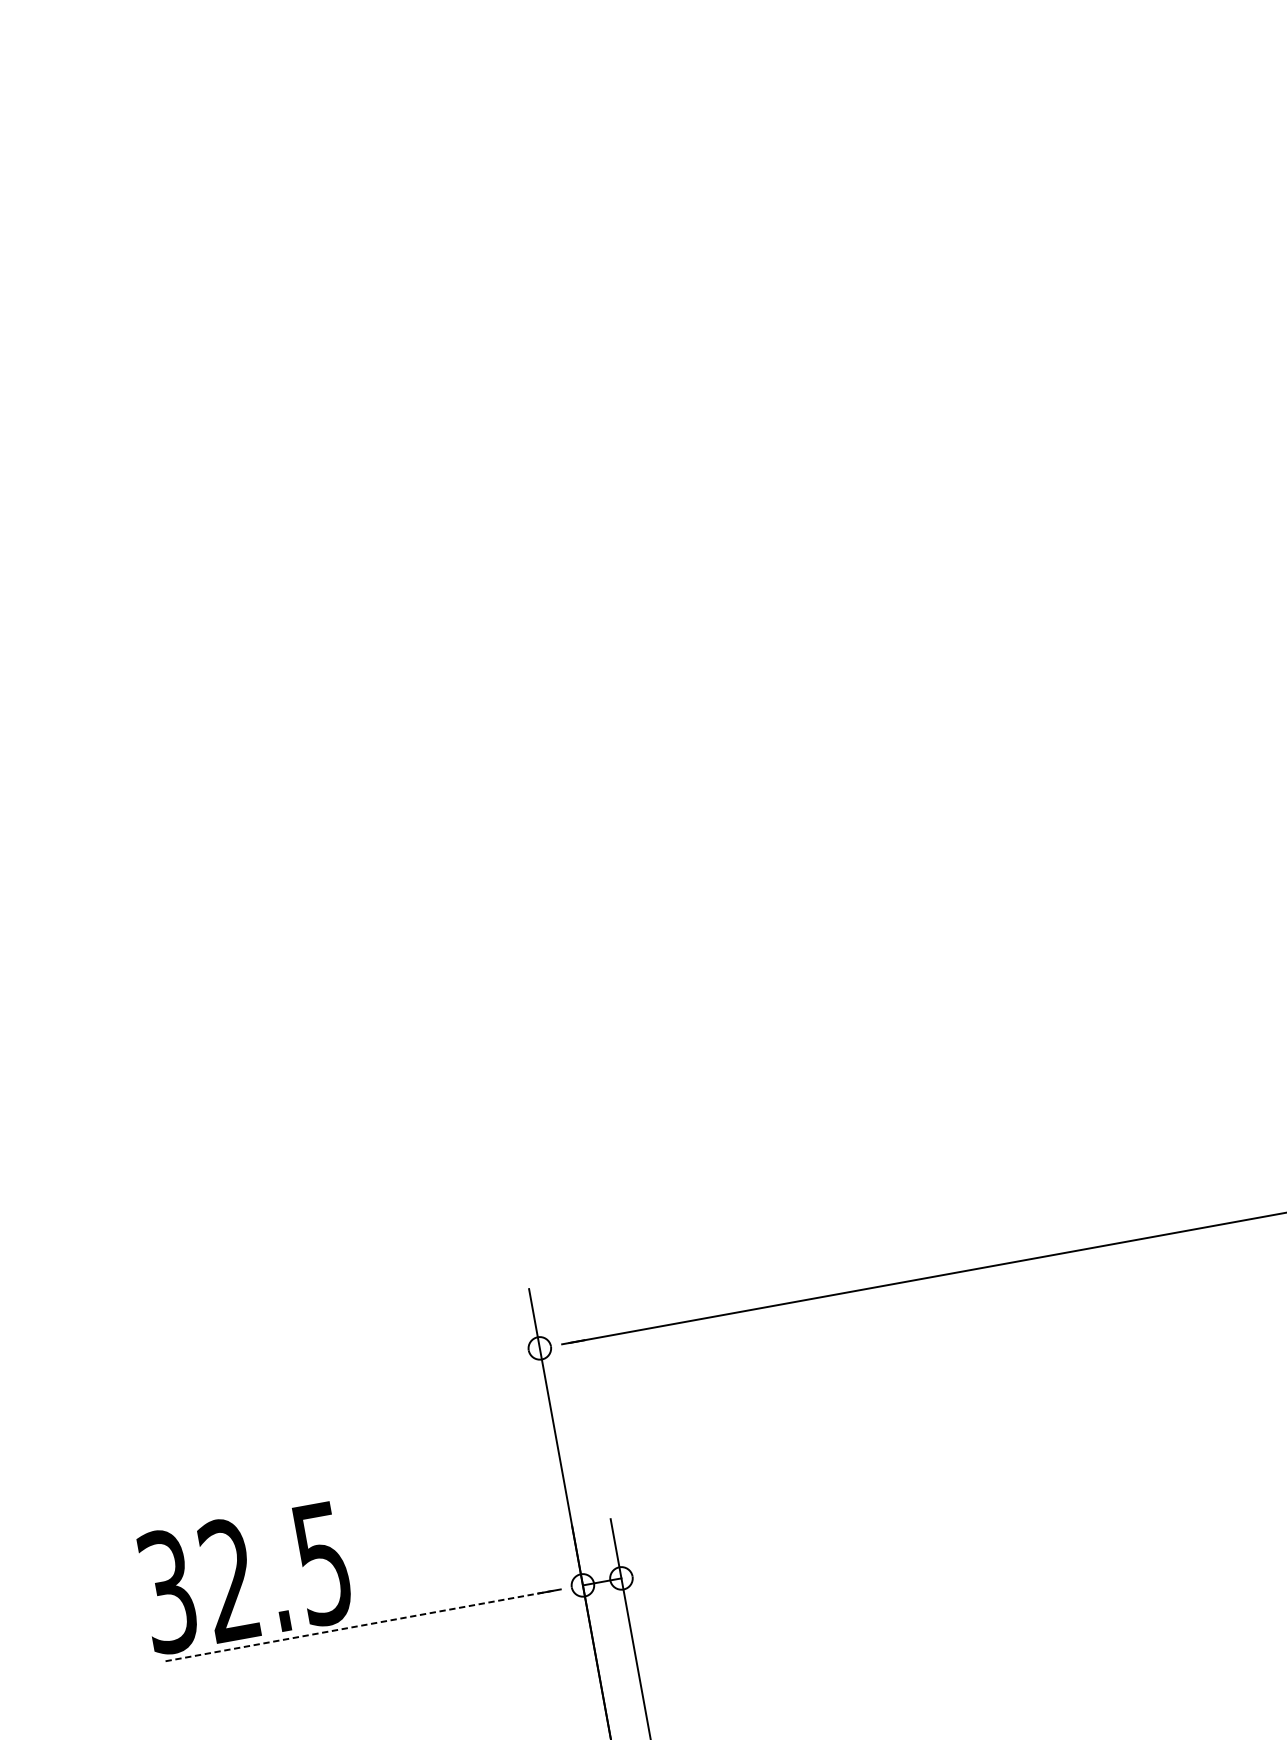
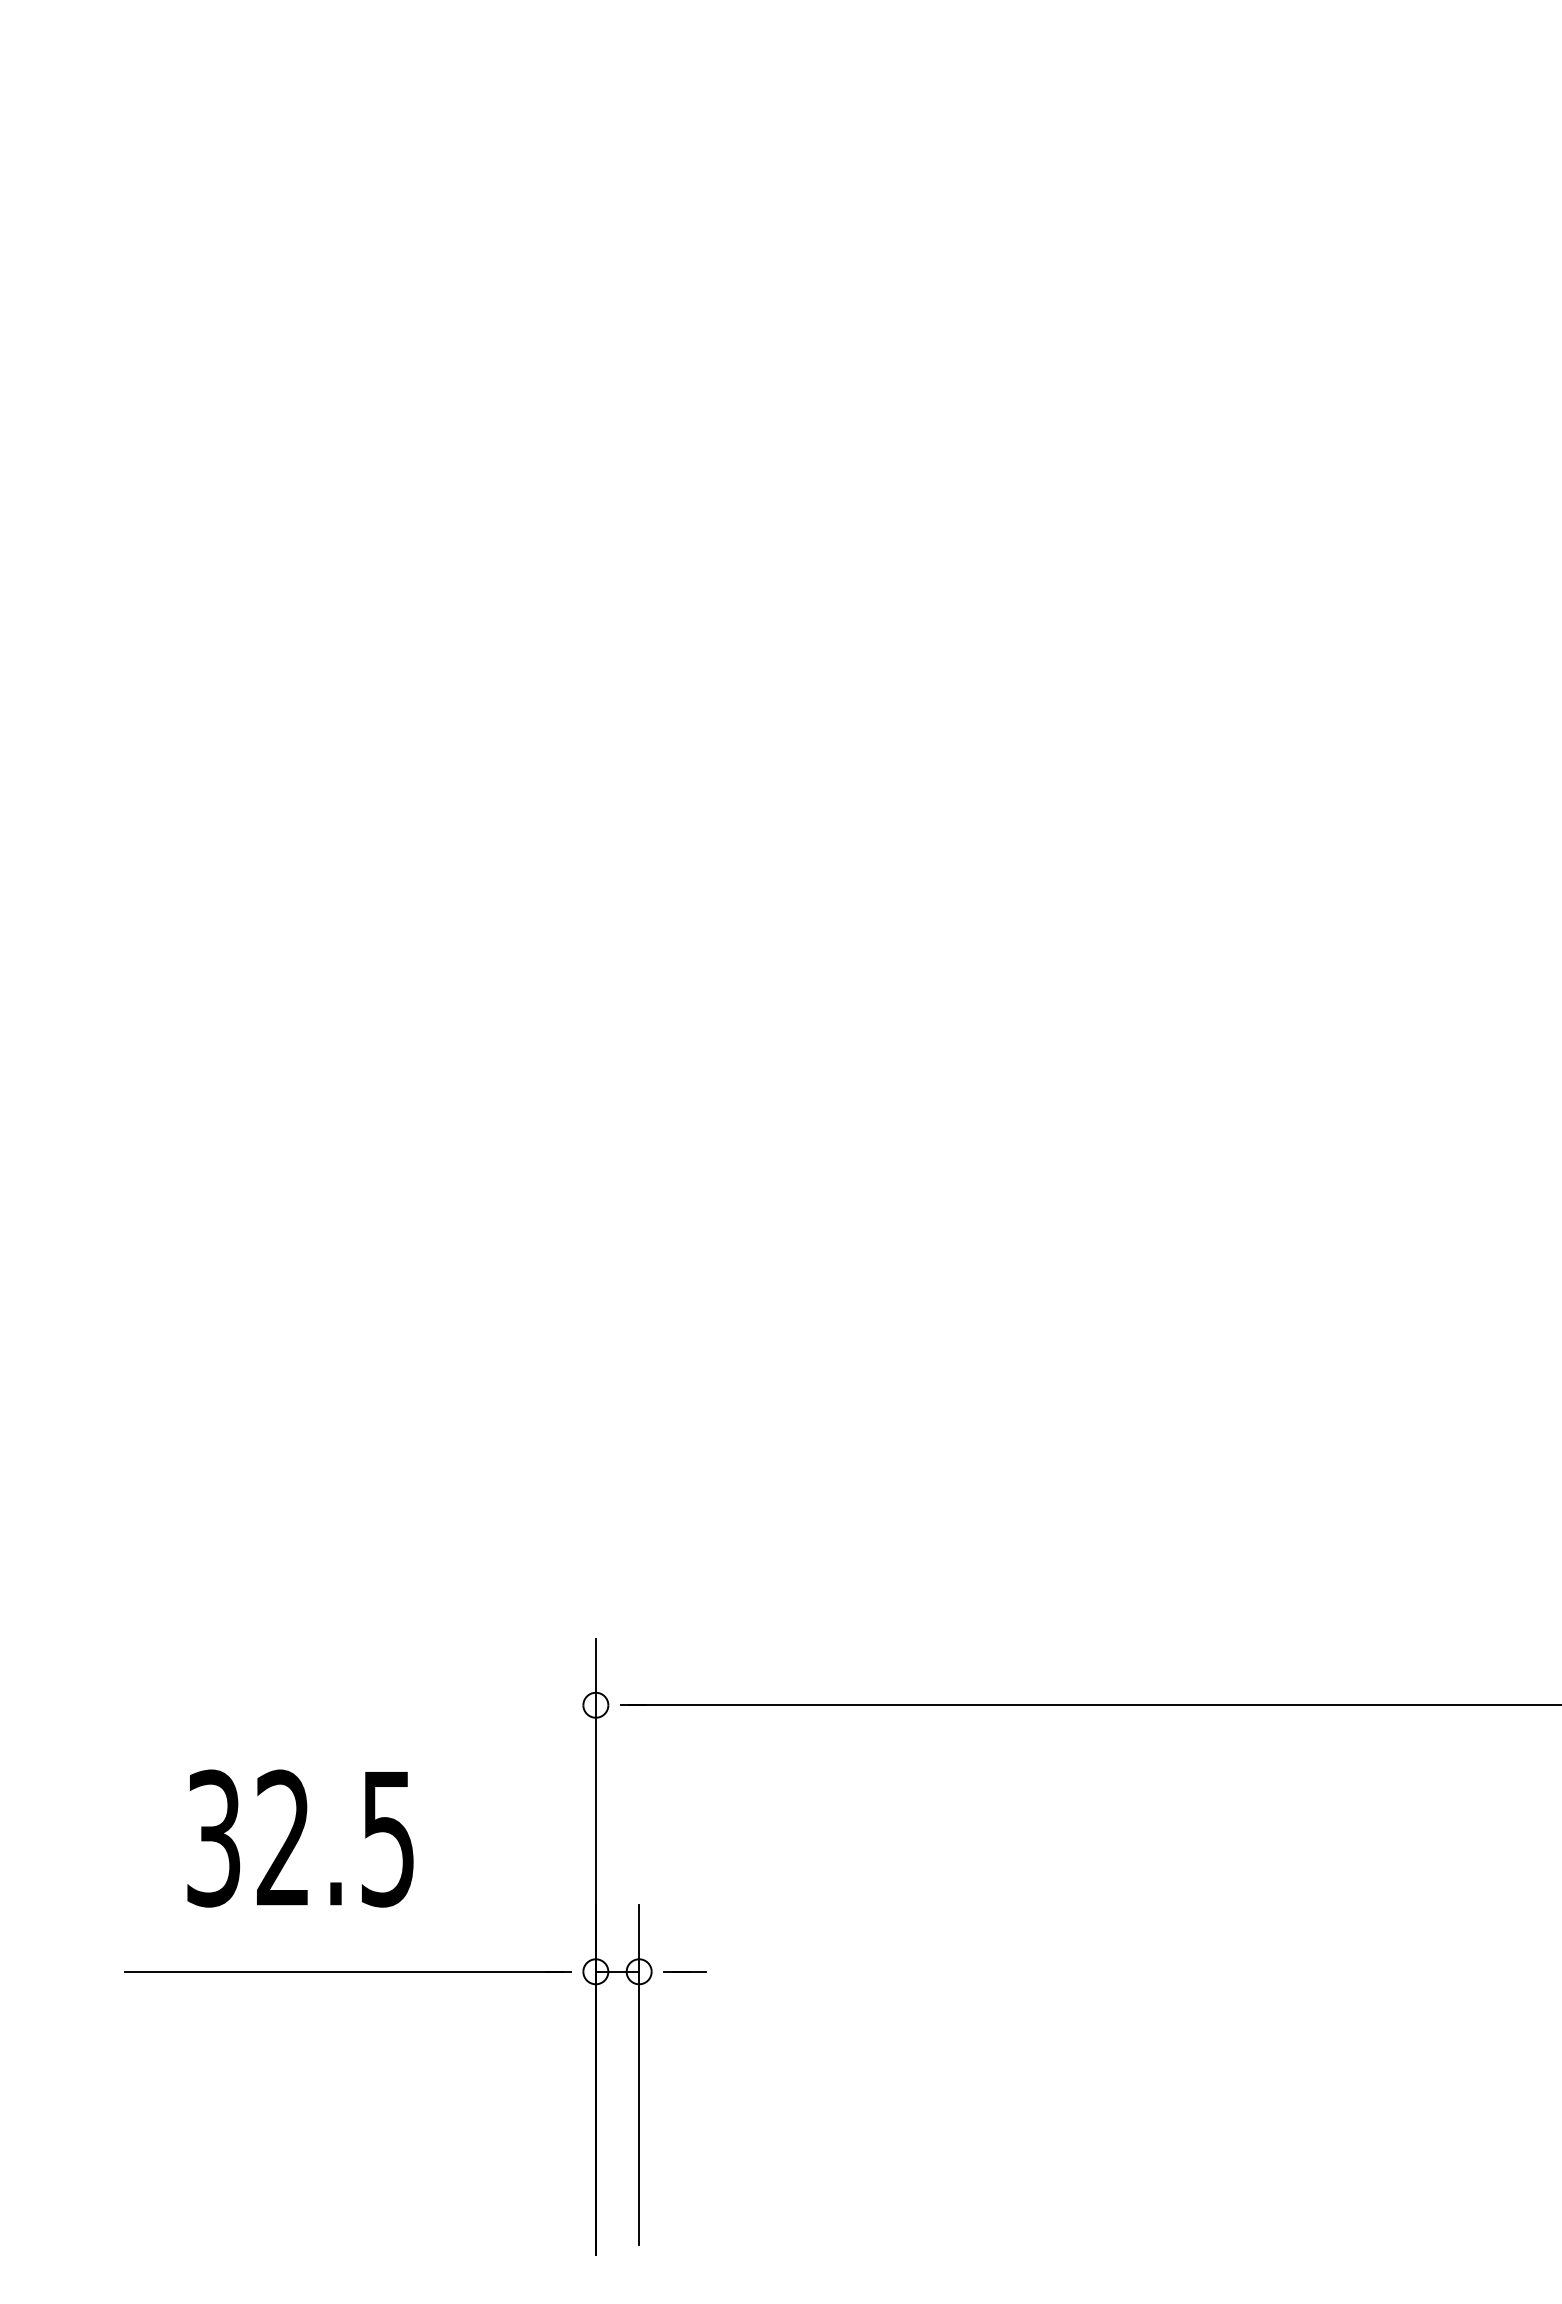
line: (661, 1570) -> (684, 1971), added
text: (244, 1577) -> (300, 1838), moved
line: (358, 1625) -> (343, 1971), dashed -> solid

